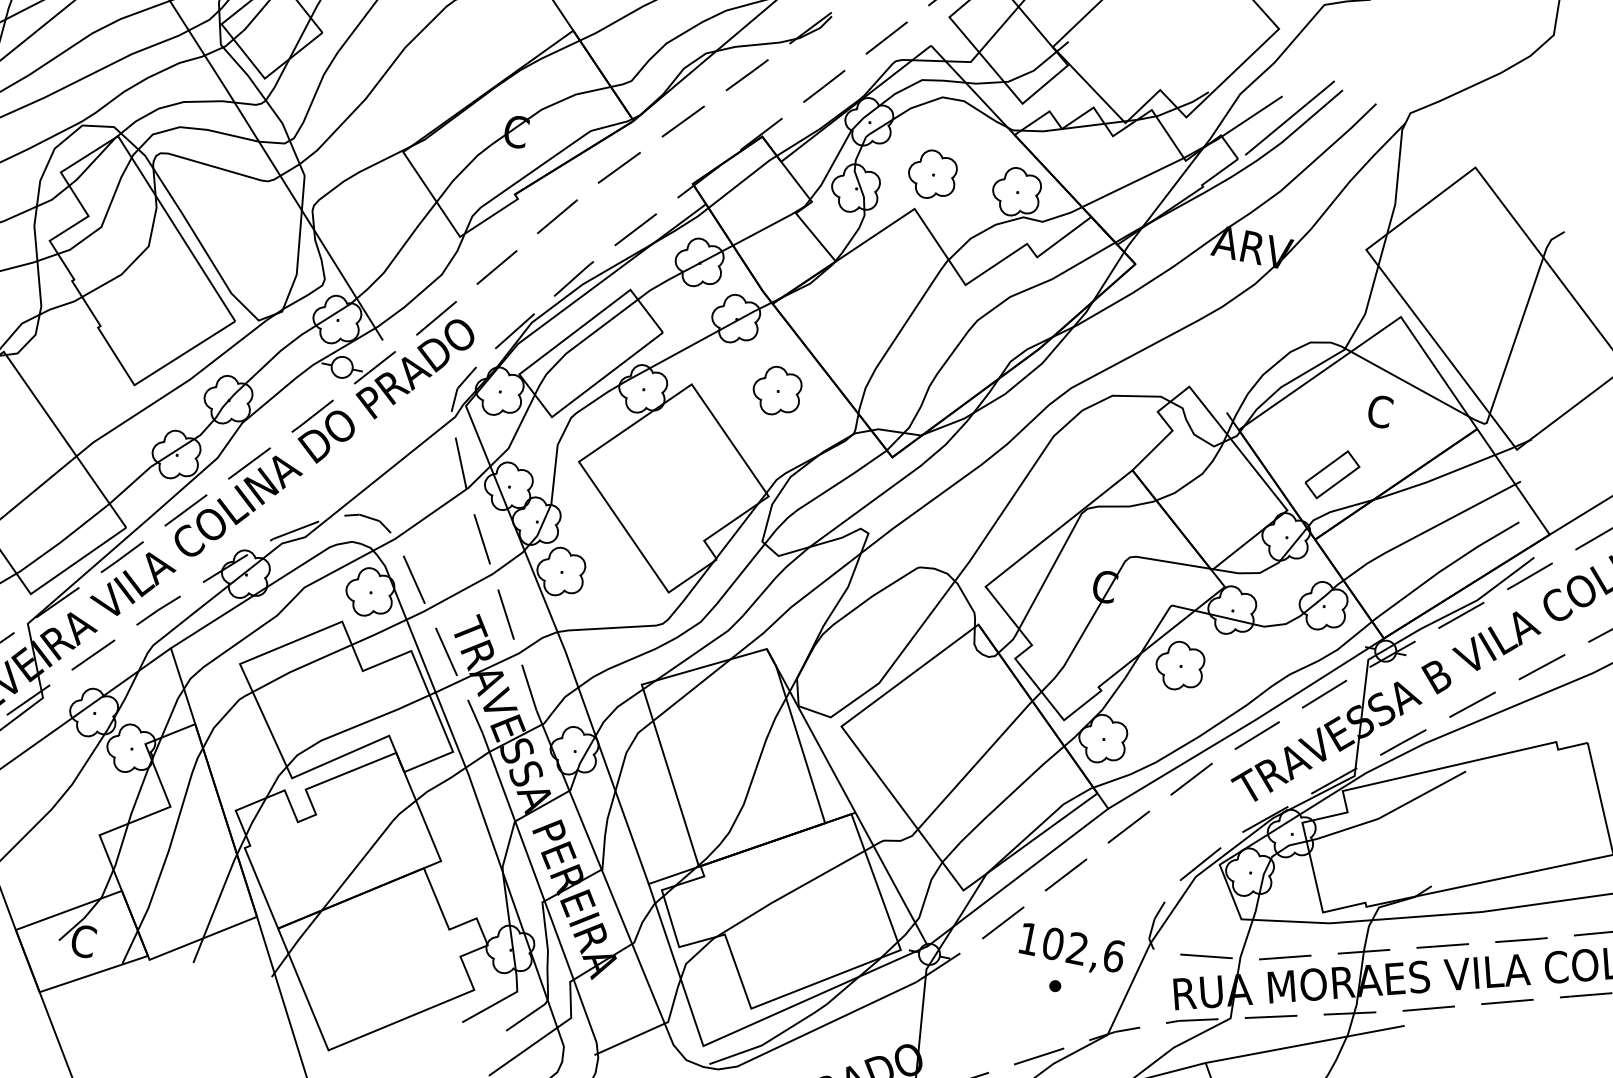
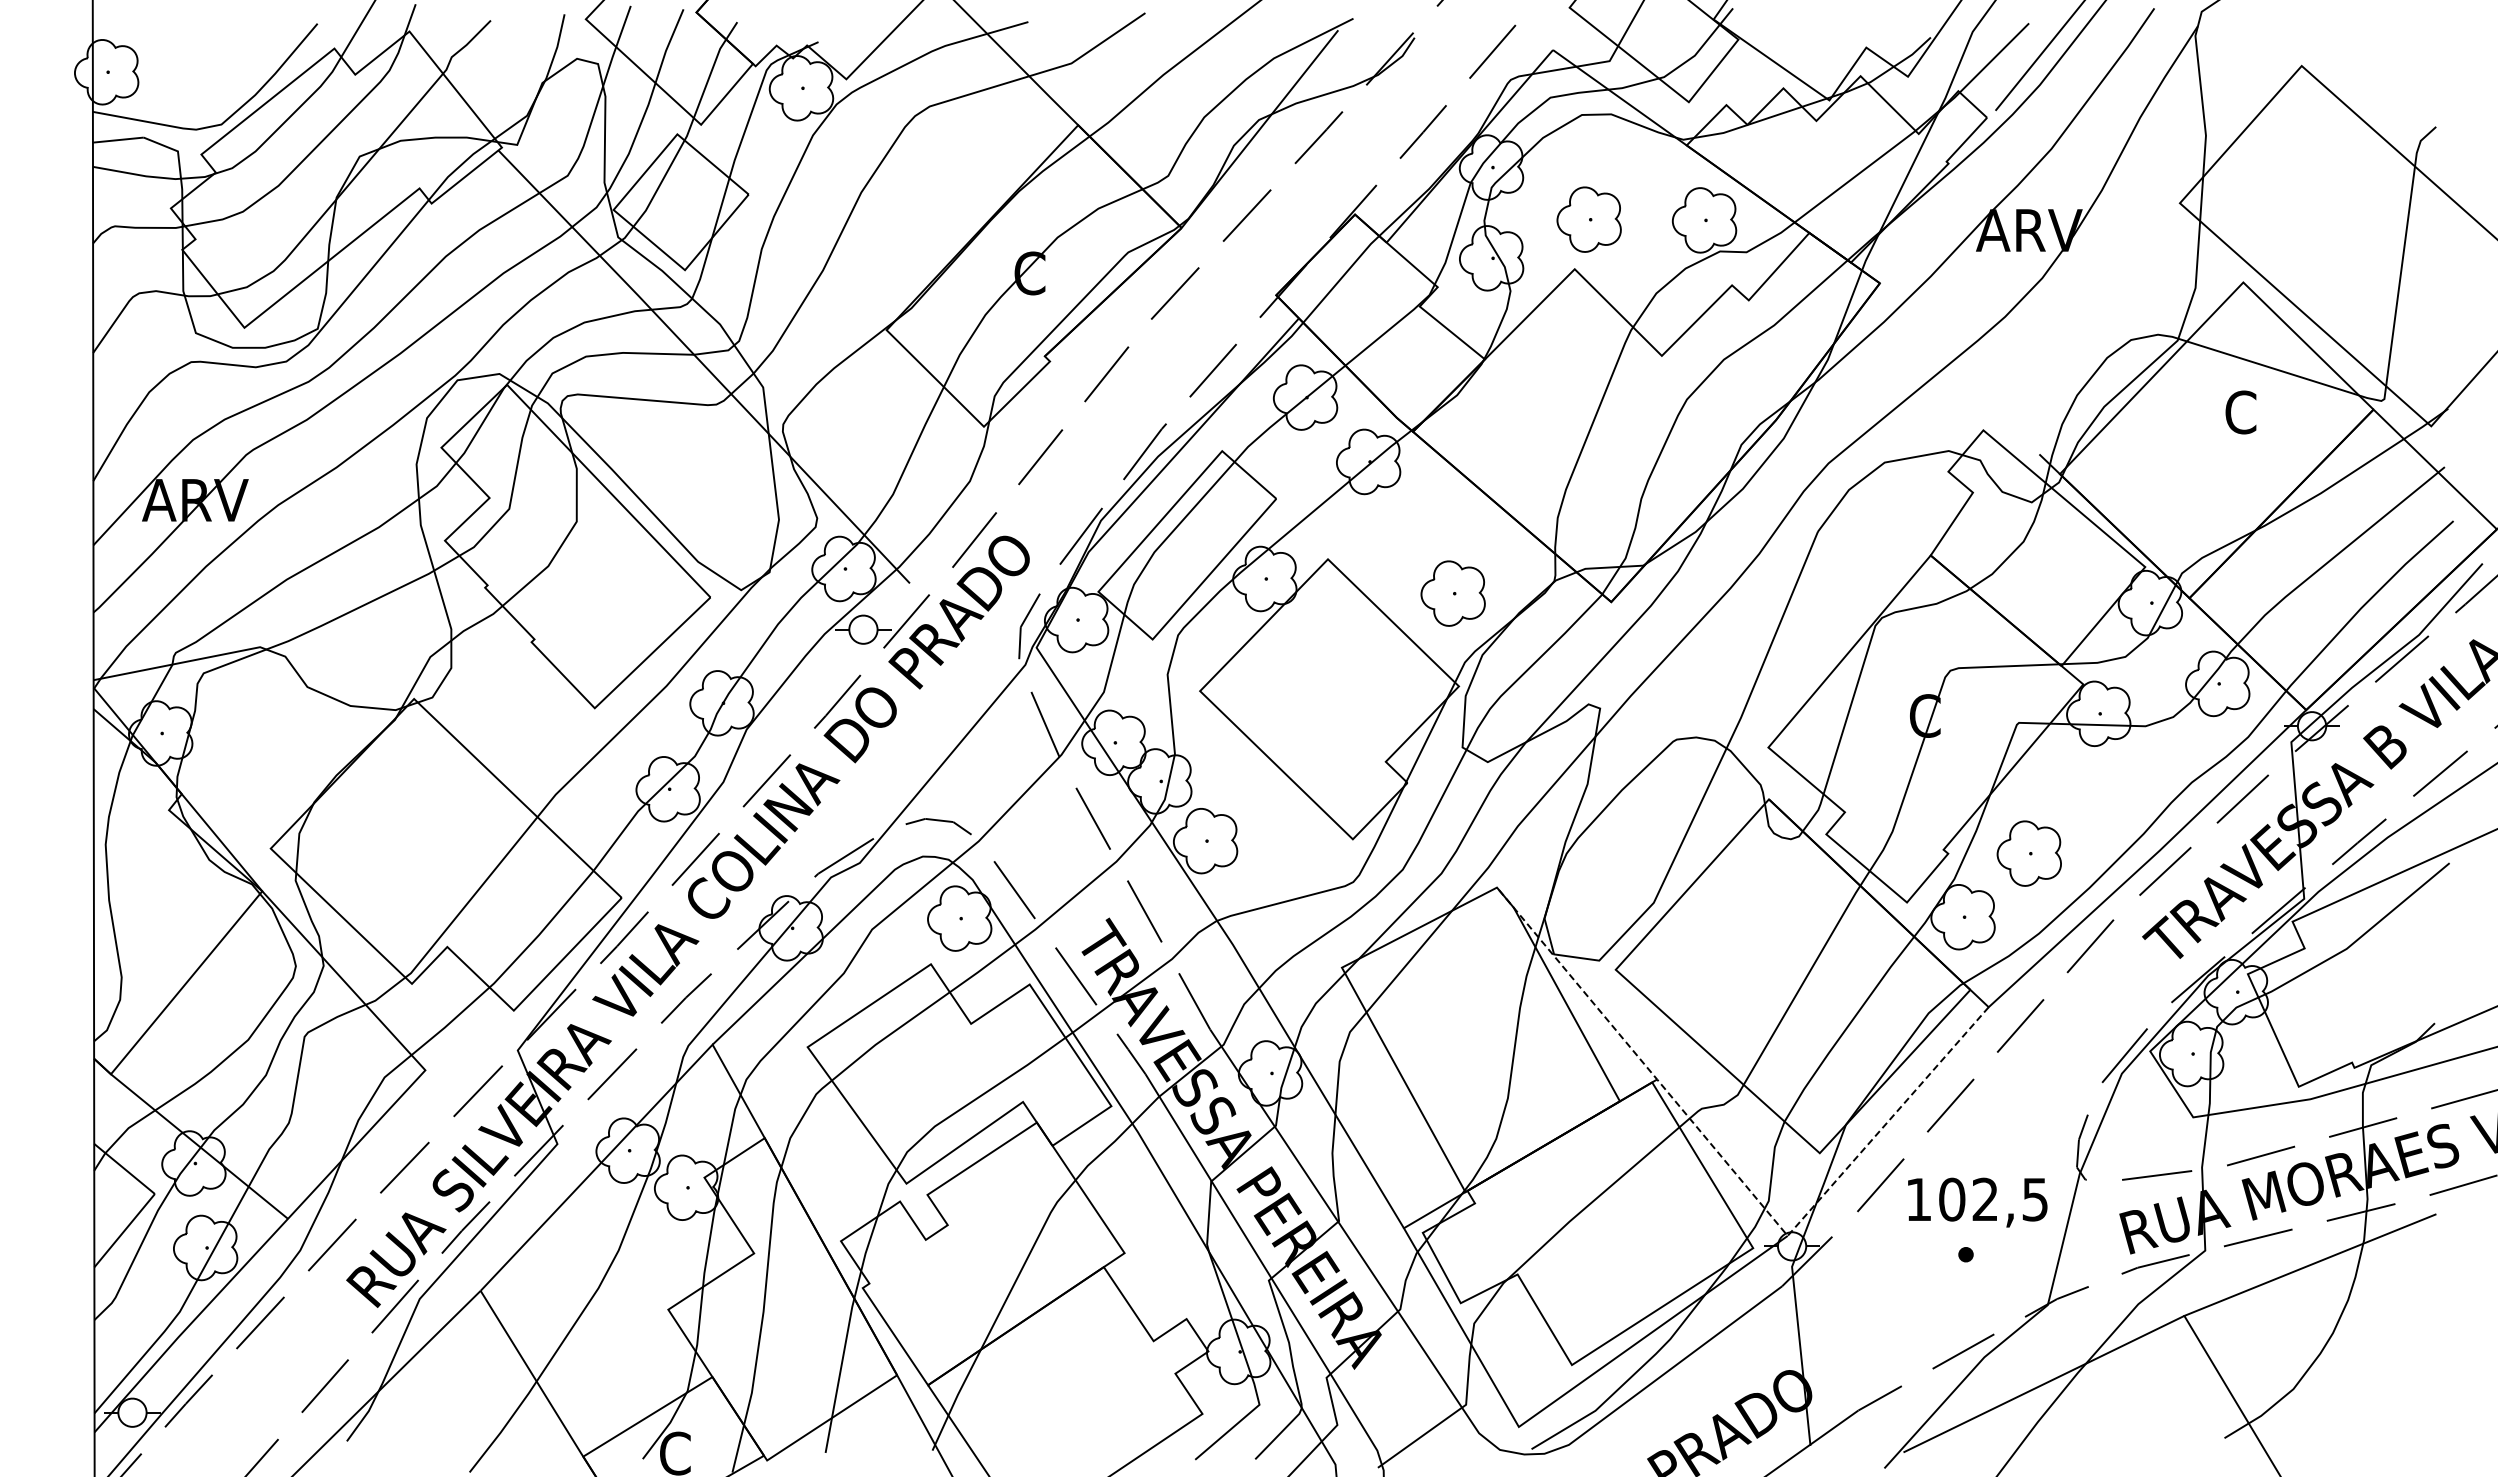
part: (776, 391) -> (1452, 593), moved
part: (1332, 475) -> (2195, 508), removed
part: (1179, 666) -> (2028, 853), moved
line: (901, 897) -> (1739, 1178), solid -> dashed
text: (1114, 956) -> (2035, 1199), 102,6 -> 102,5

